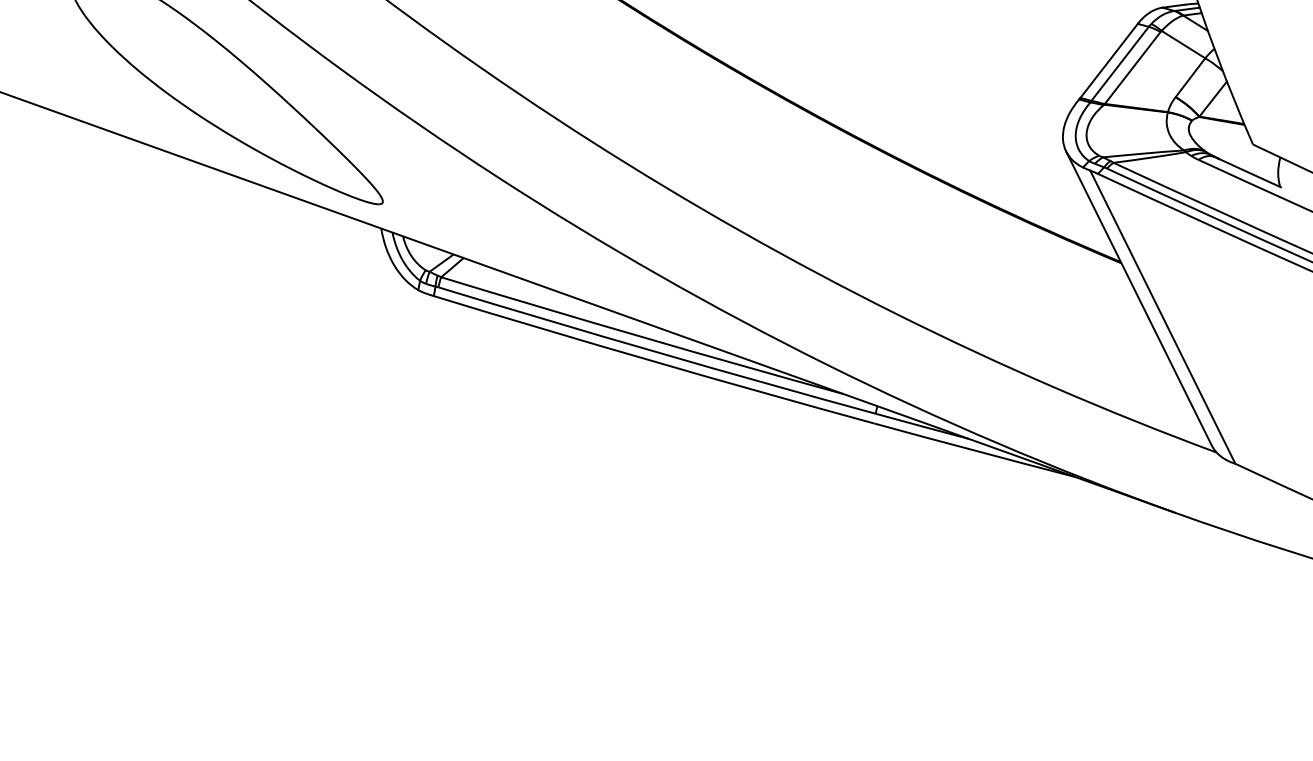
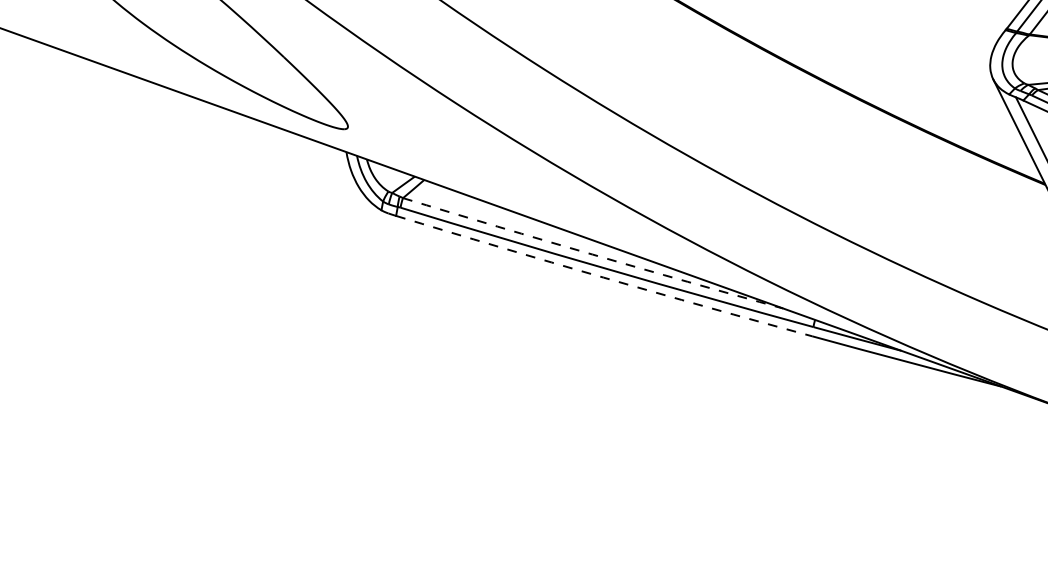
arc: (641, 337) -> (592, 255), solid -> dashed
arc: (653, 361) -> (603, 277), solid -> dashed

